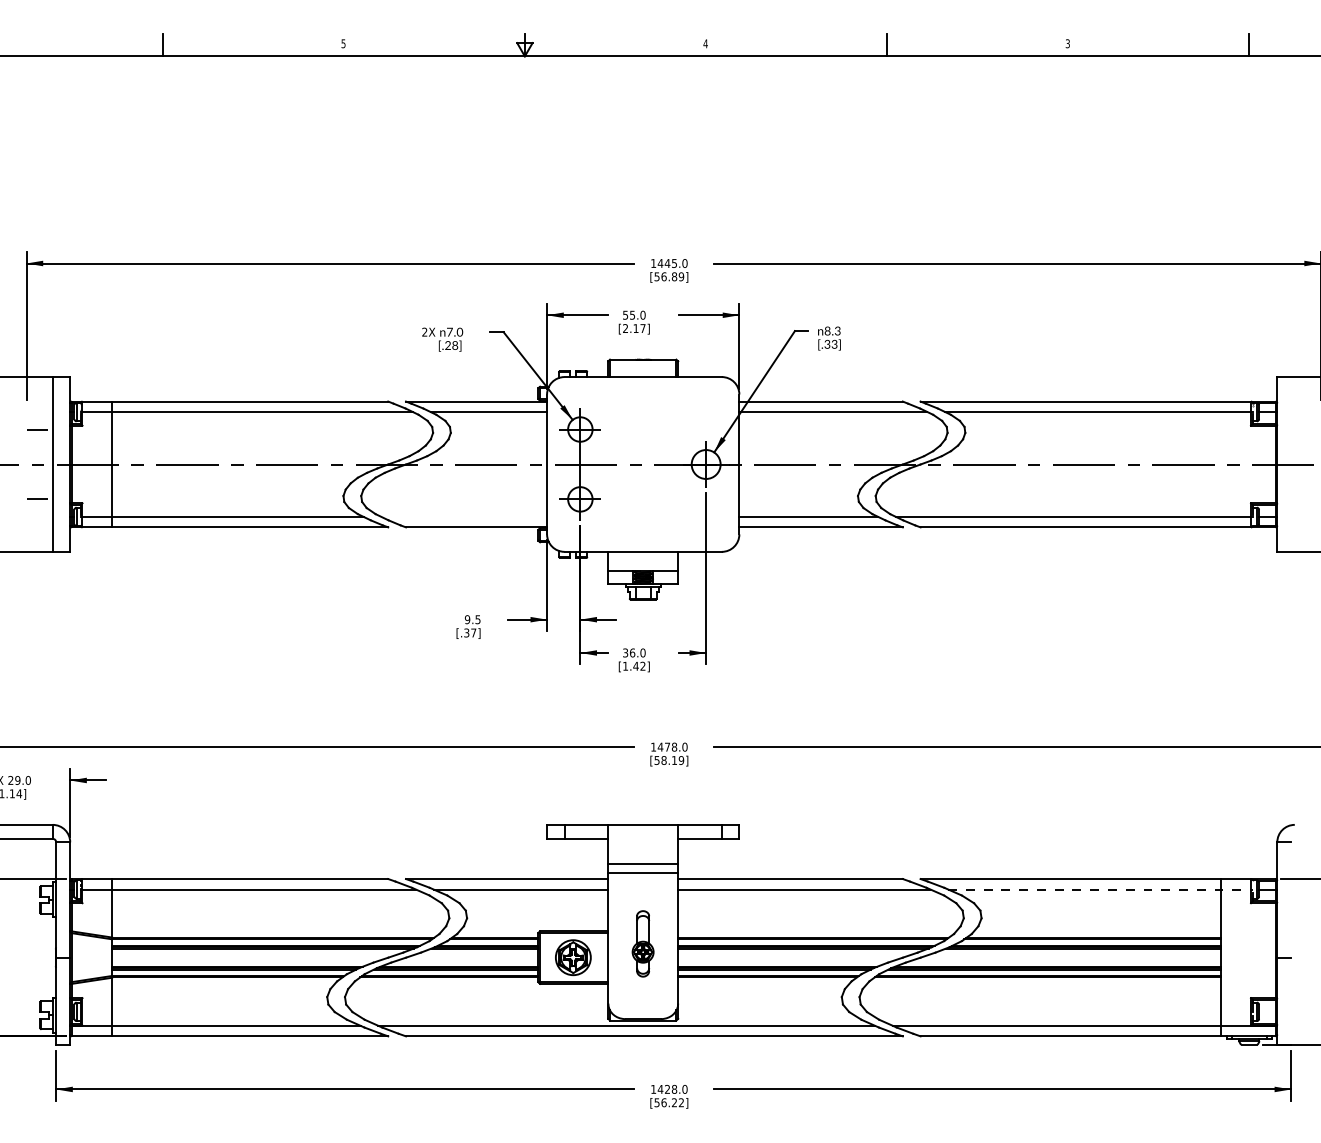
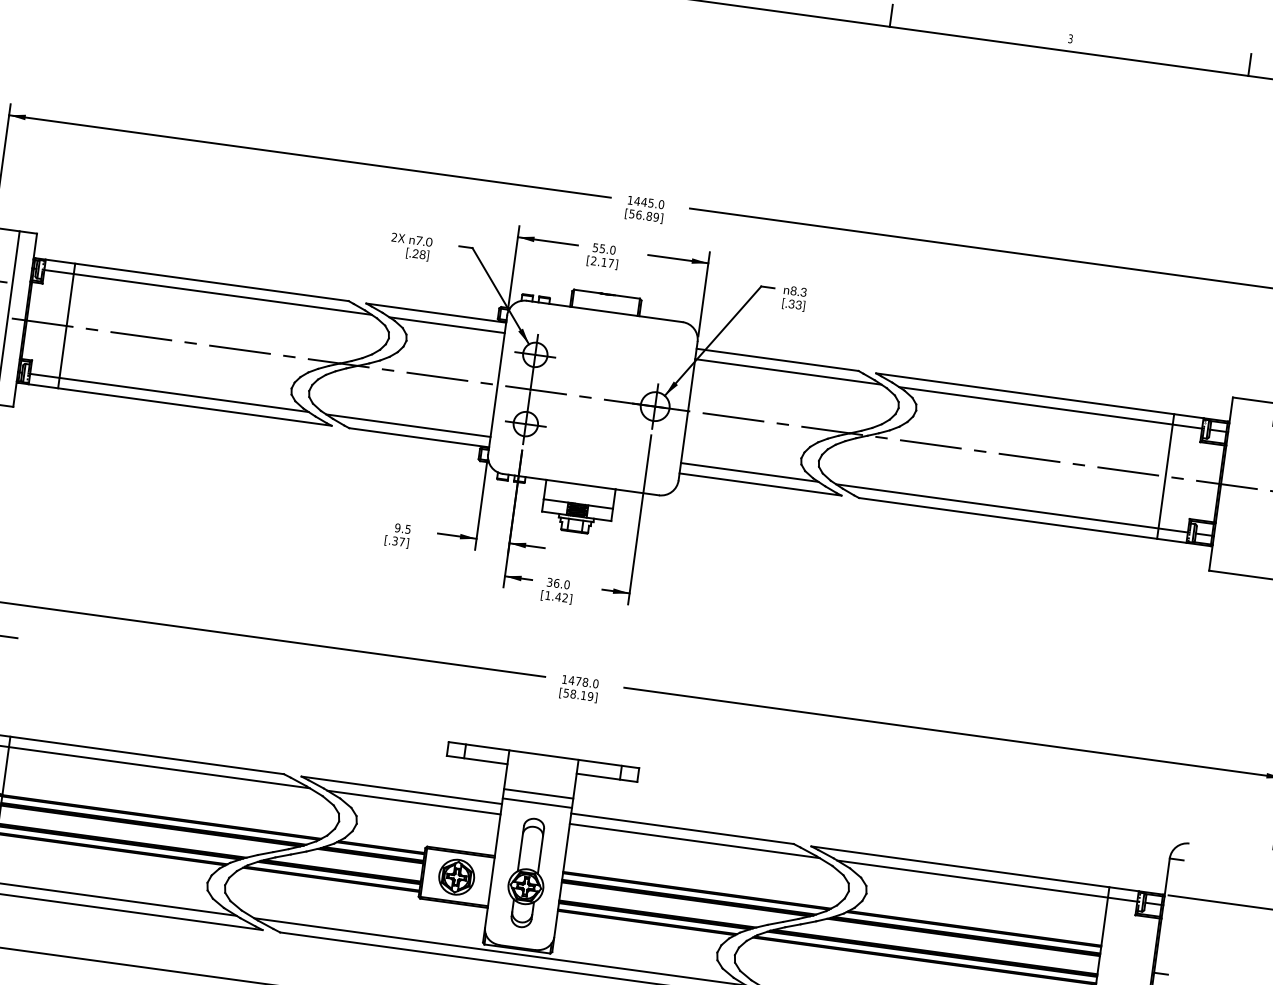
line: (1221, 464) -> (1165, 476), added
line: (464, 516) -> (408, 425), added
line: (1100, 889) -> (988, 881), dashed -> solid
part: (642, 943) -> (527, 872), size x1.67

